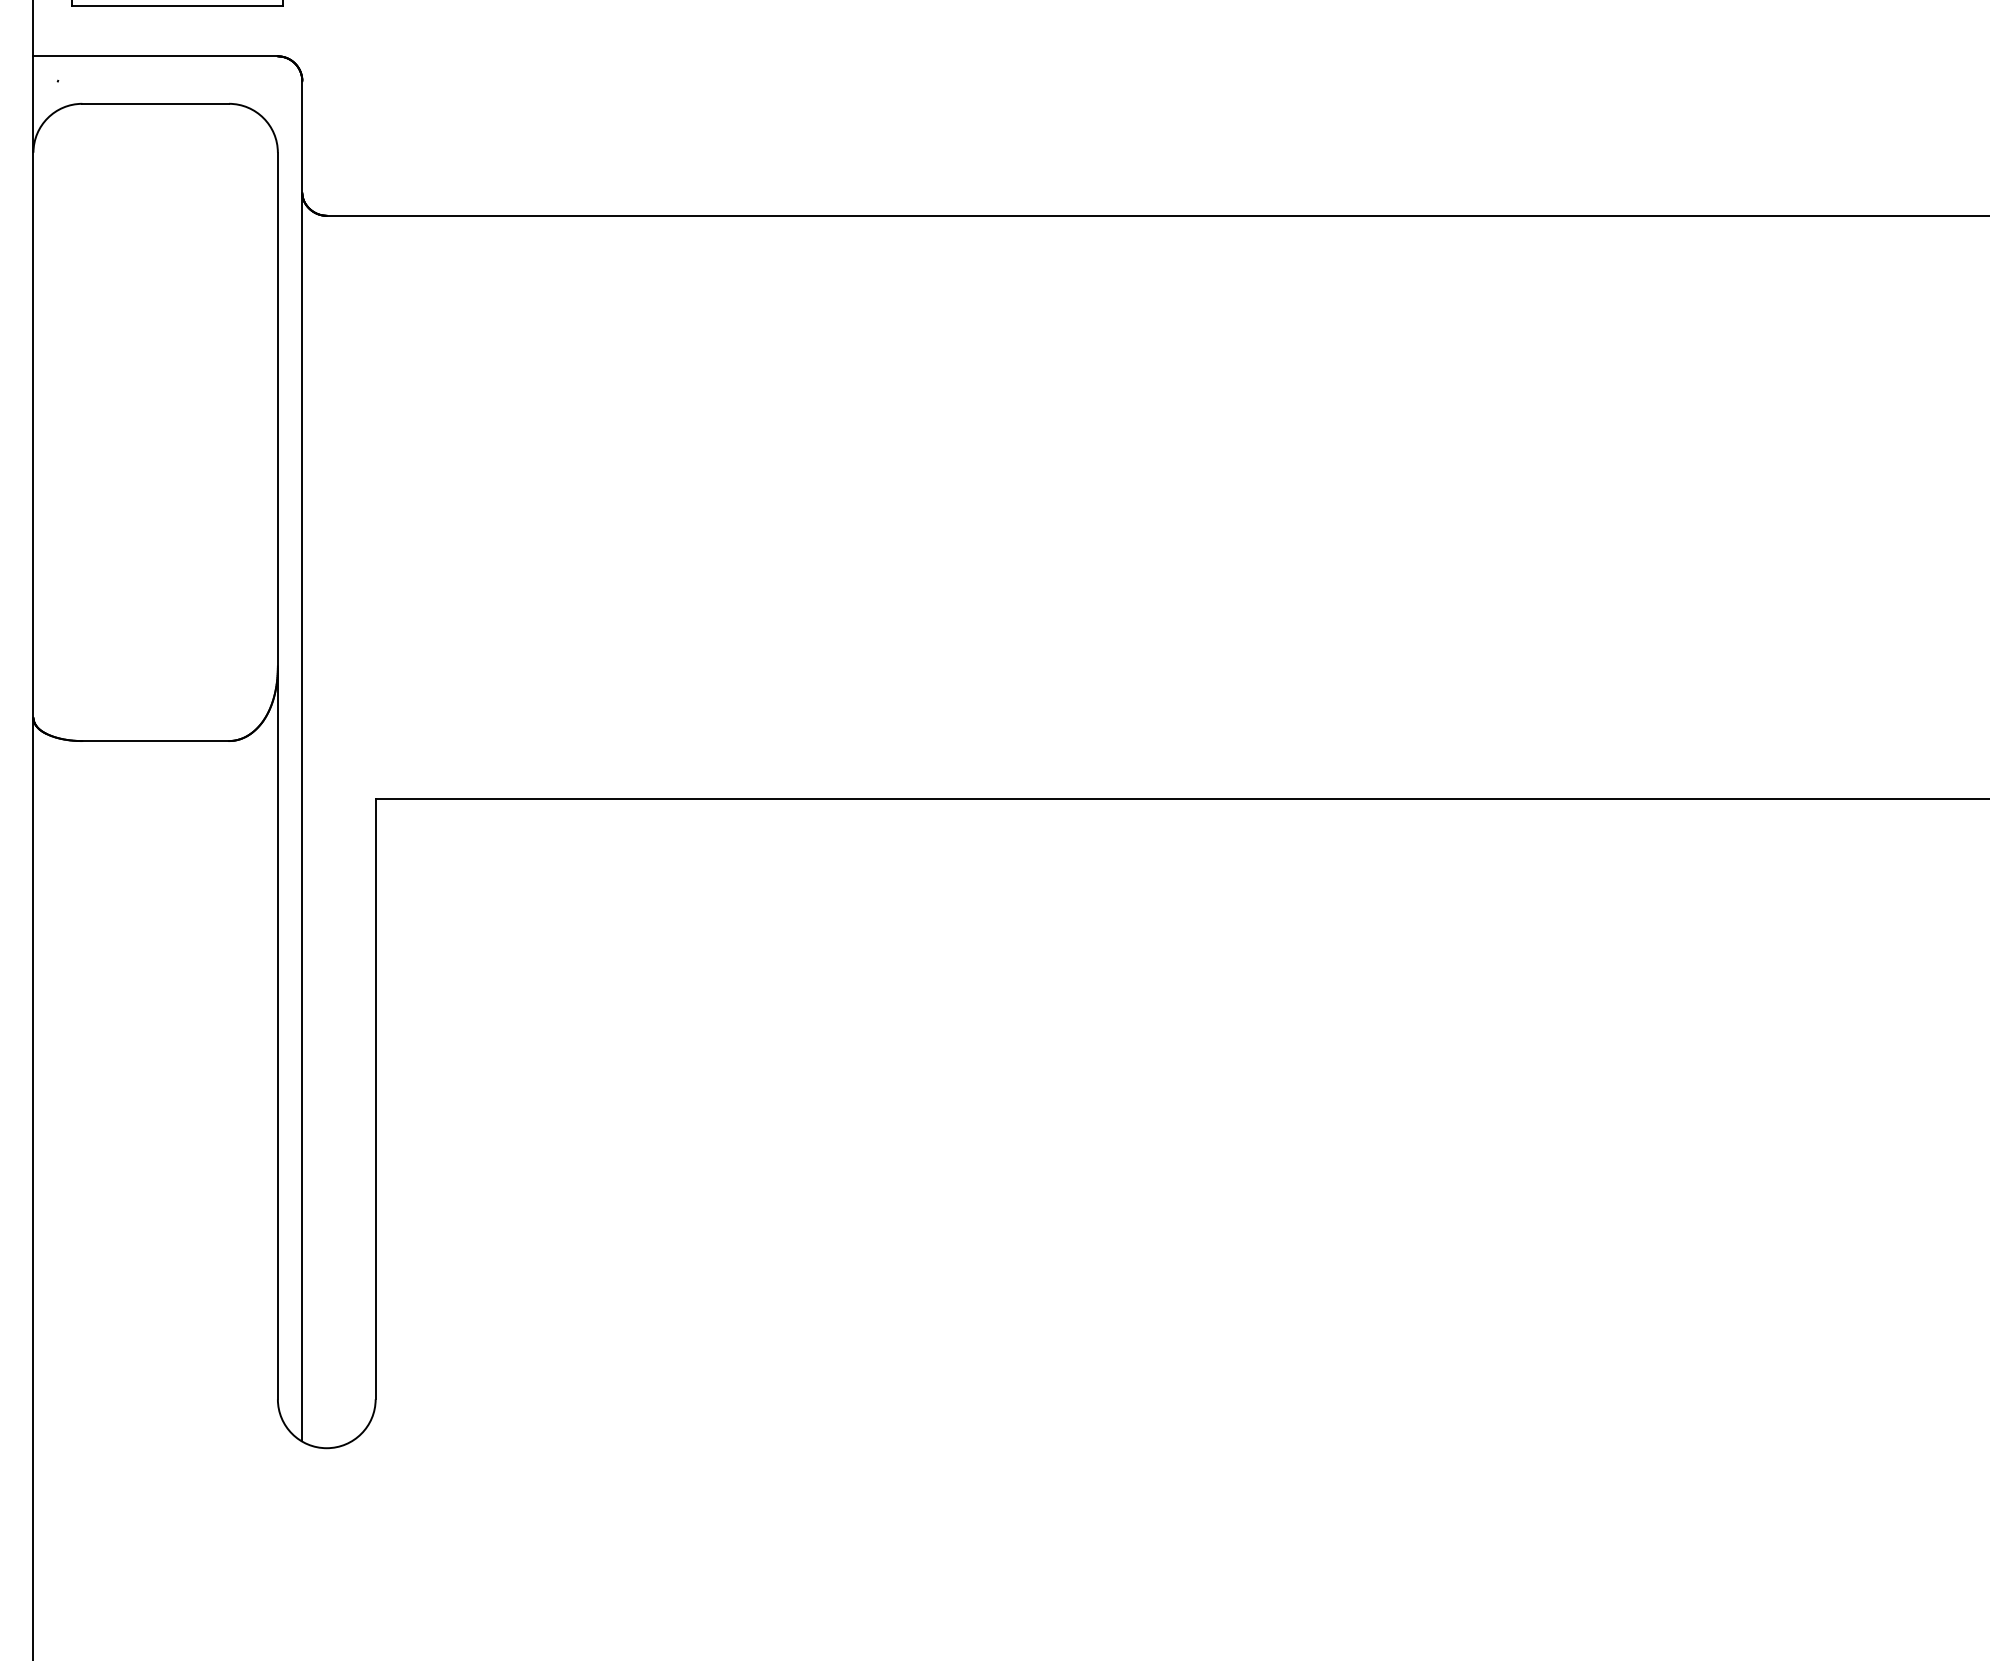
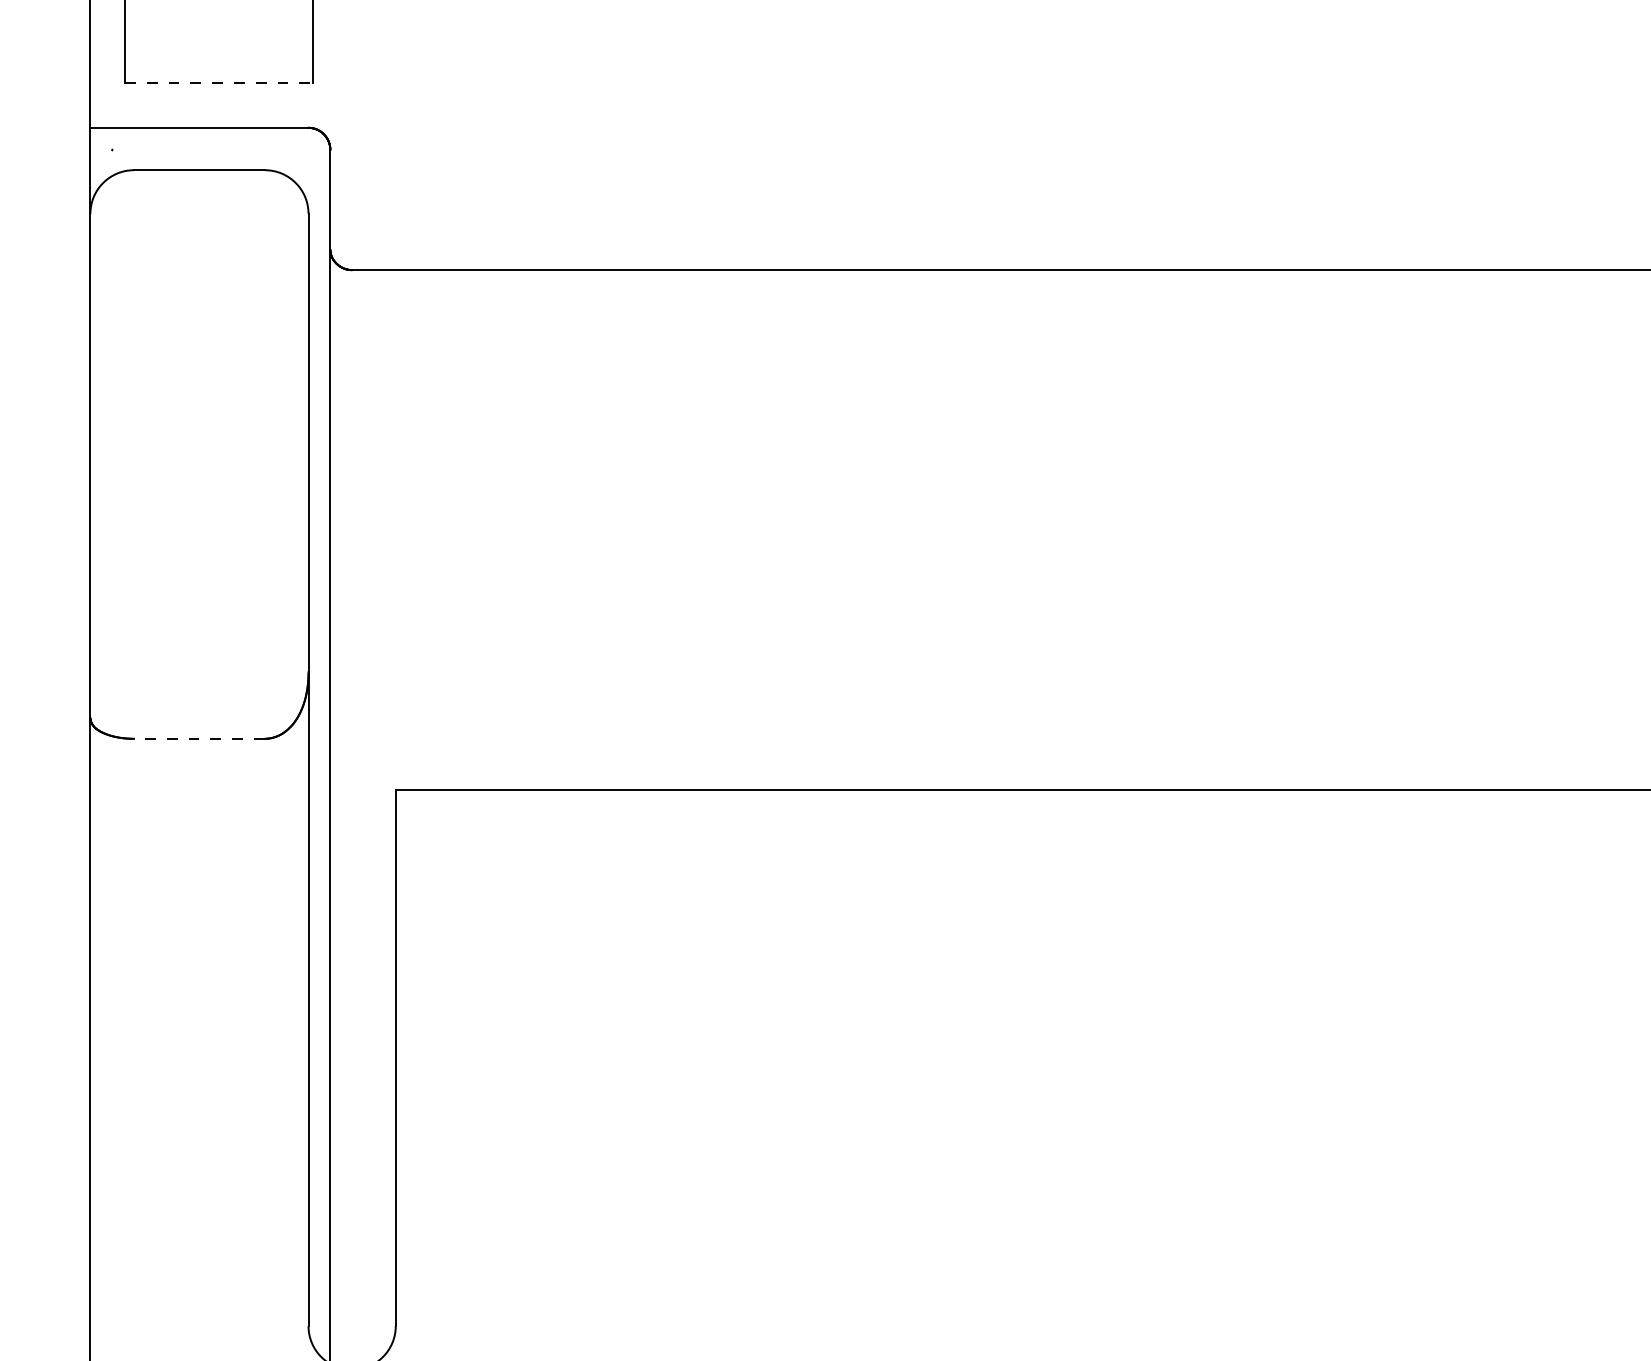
line: (178, 6) -> (219, 83), solid -> dashed
line: (155, 741) -> (199, 739), solid -> dashed

